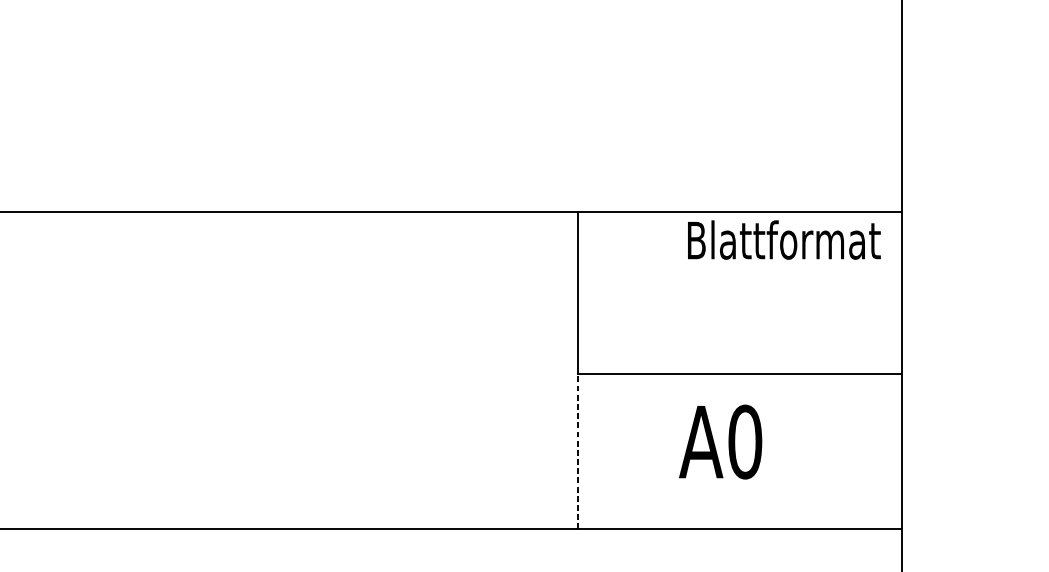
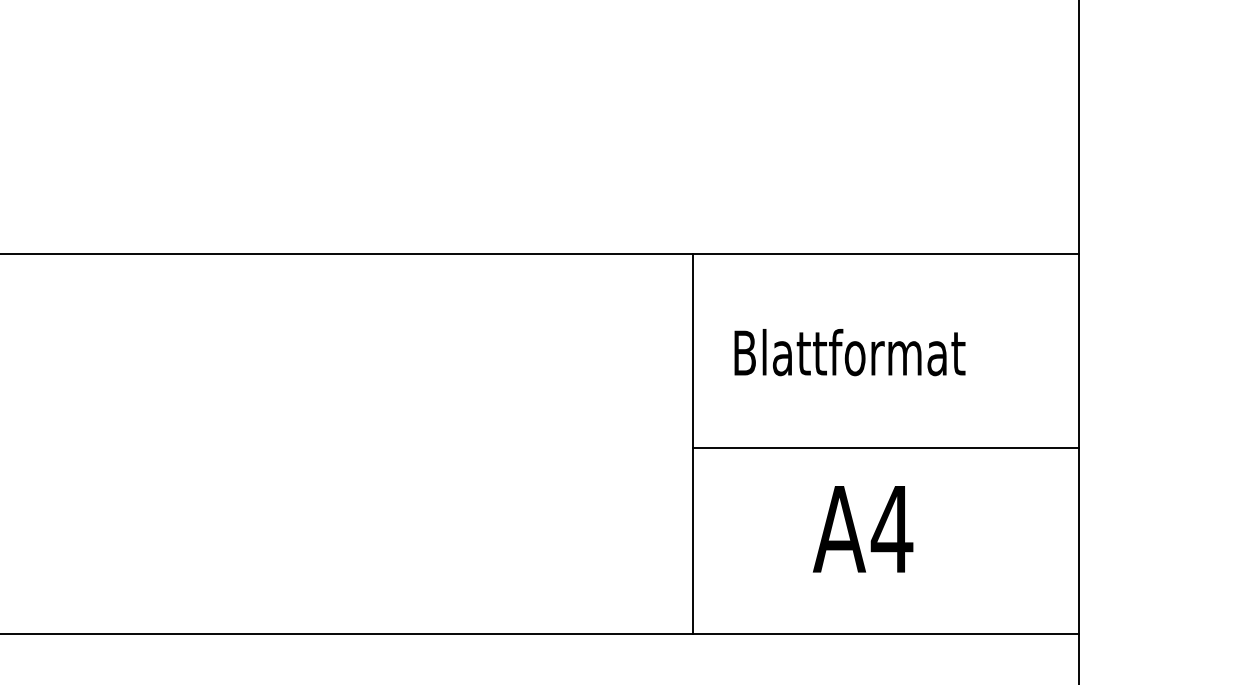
text: (783, 240) -> (849, 352), moved
text: (744, 442) -> (891, 529), A0 -> A4
line: (578, 451) -> (692, 540), dashed -> solid

